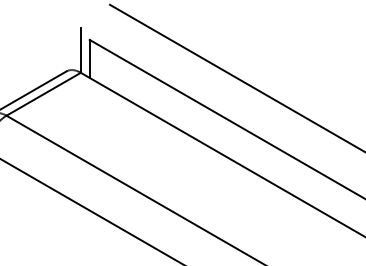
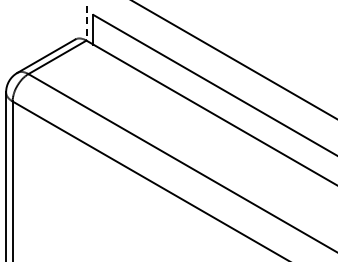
line: (80, 50) -> (86, 23), solid -> dashed

